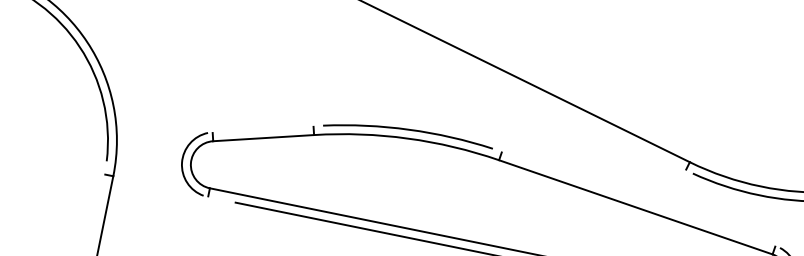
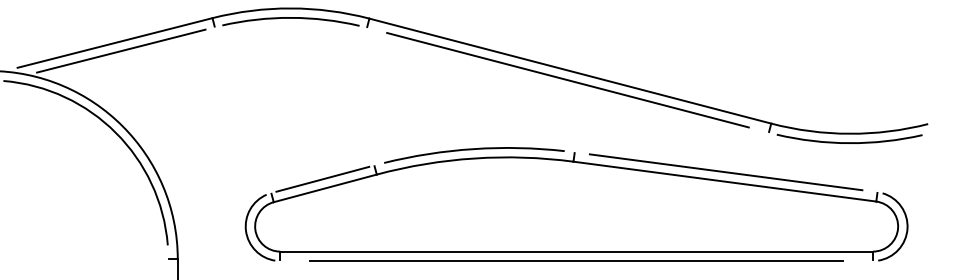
line: (508, 83) -> (567, 80), added
line: (262, 128) -> (322, 178), added
line: (638, 198) -> (725, 172), added

